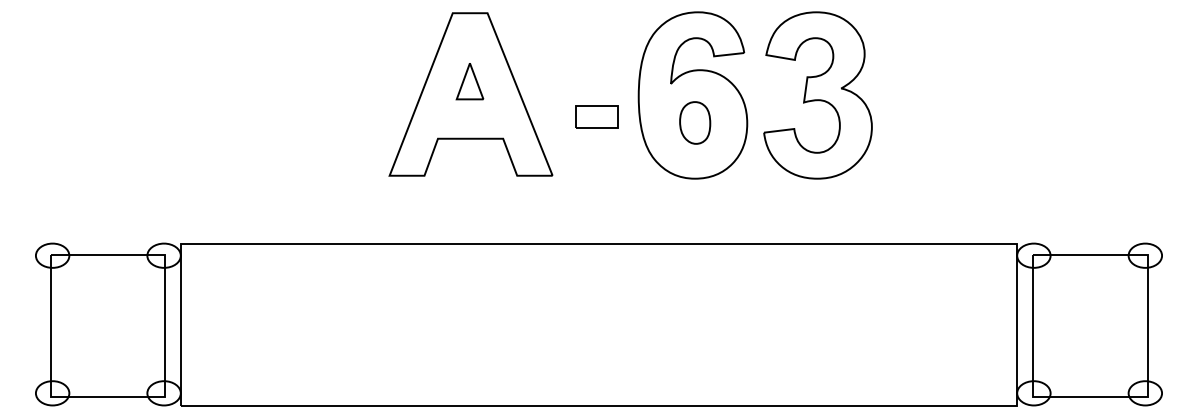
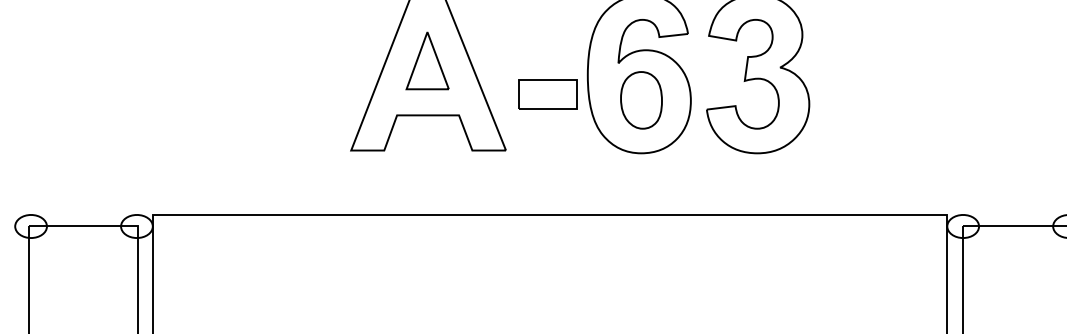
part: (469, 81) -> (427, 60), size x1.67
part: (596, 116) -> (547, 94), size x1.43
part: (694, 122) -> (640, 99), size x1.43

